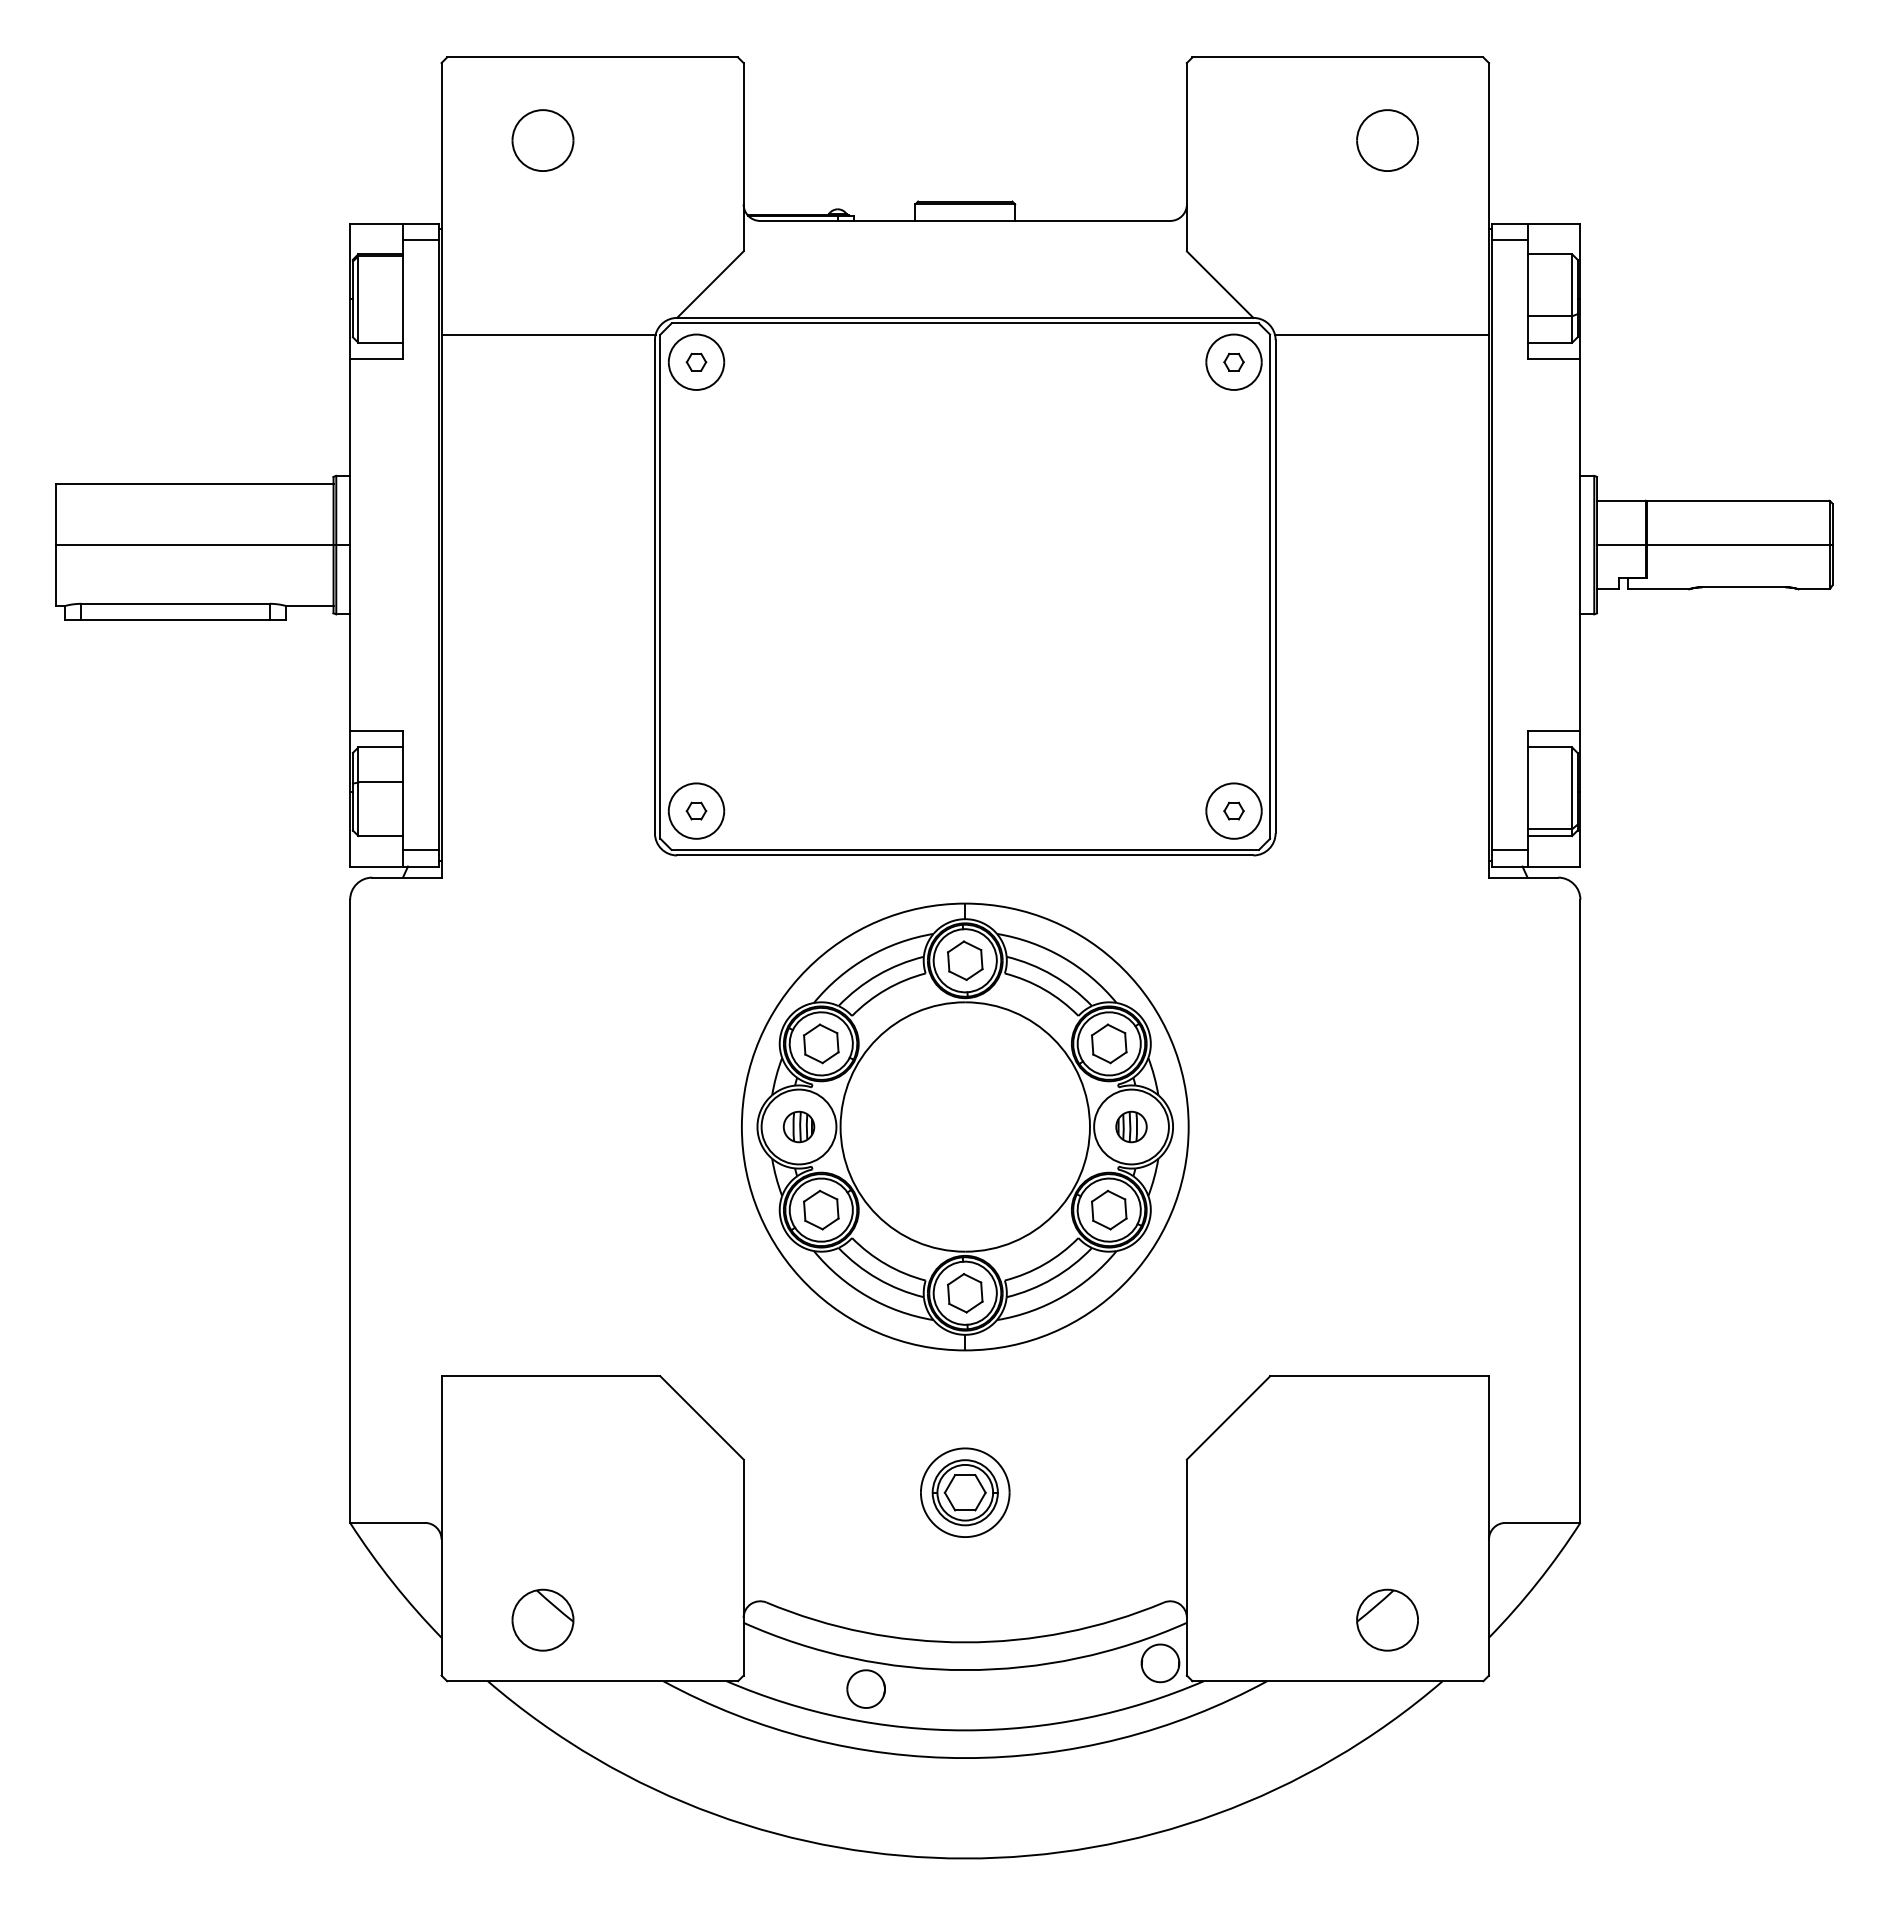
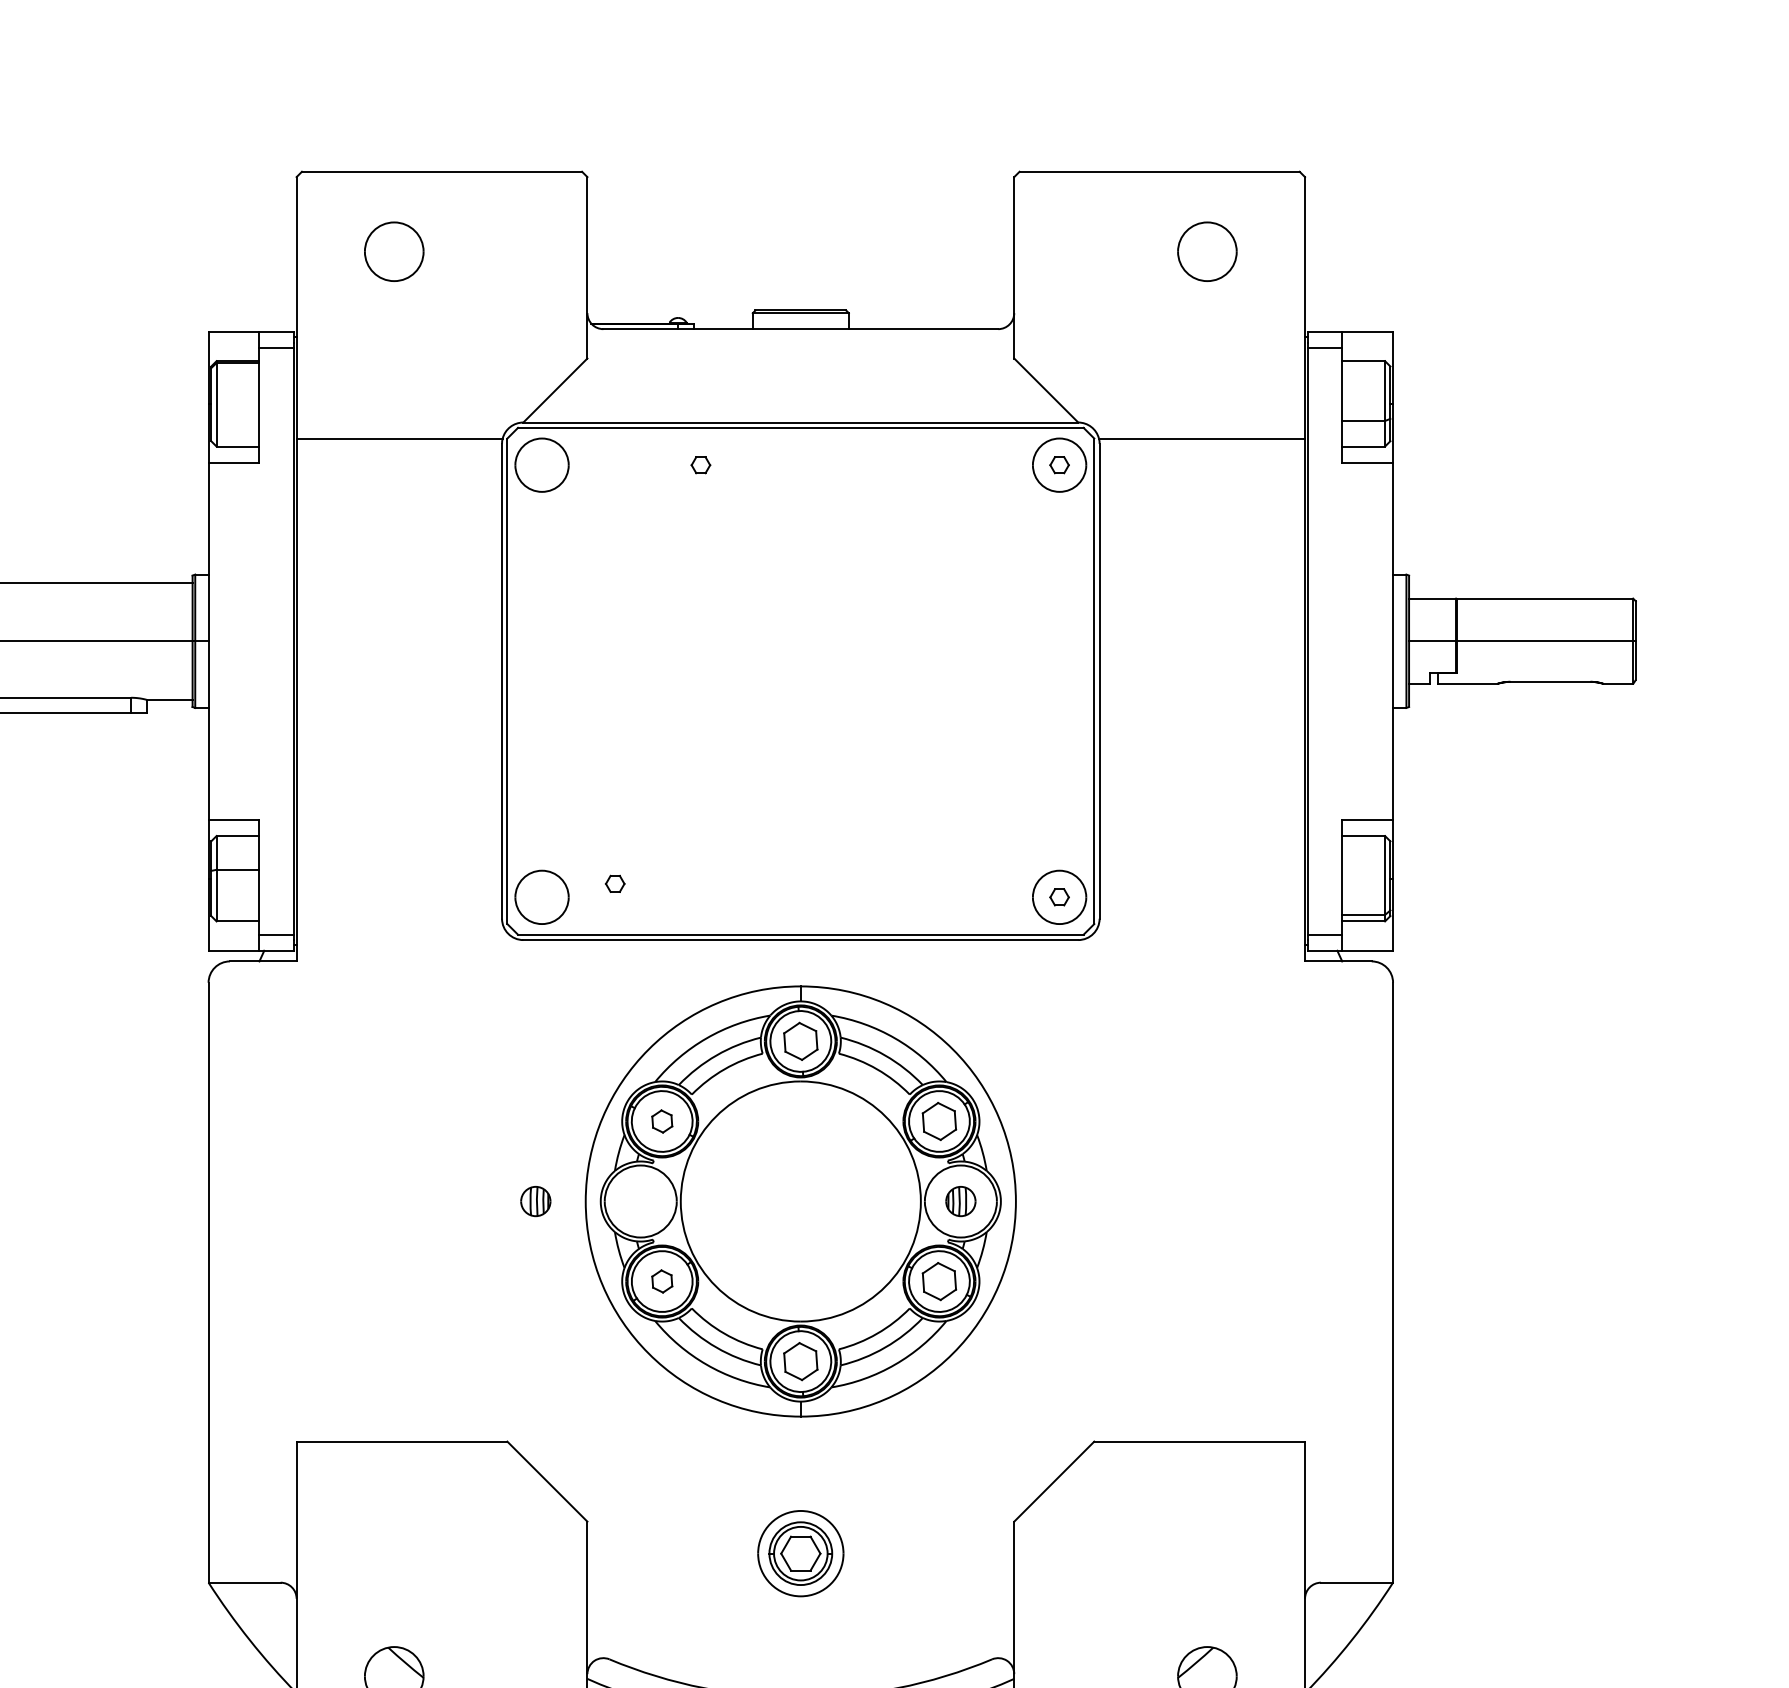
part: (696, 361) -> (700, 464), moved
part: (696, 810) -> (615, 883), moved
part: (821, 1043) -> (662, 1121), size x0.6
part: (798, 1126) -> (535, 1201), moved
part: (821, 1209) -> (662, 1280), size x0.6

